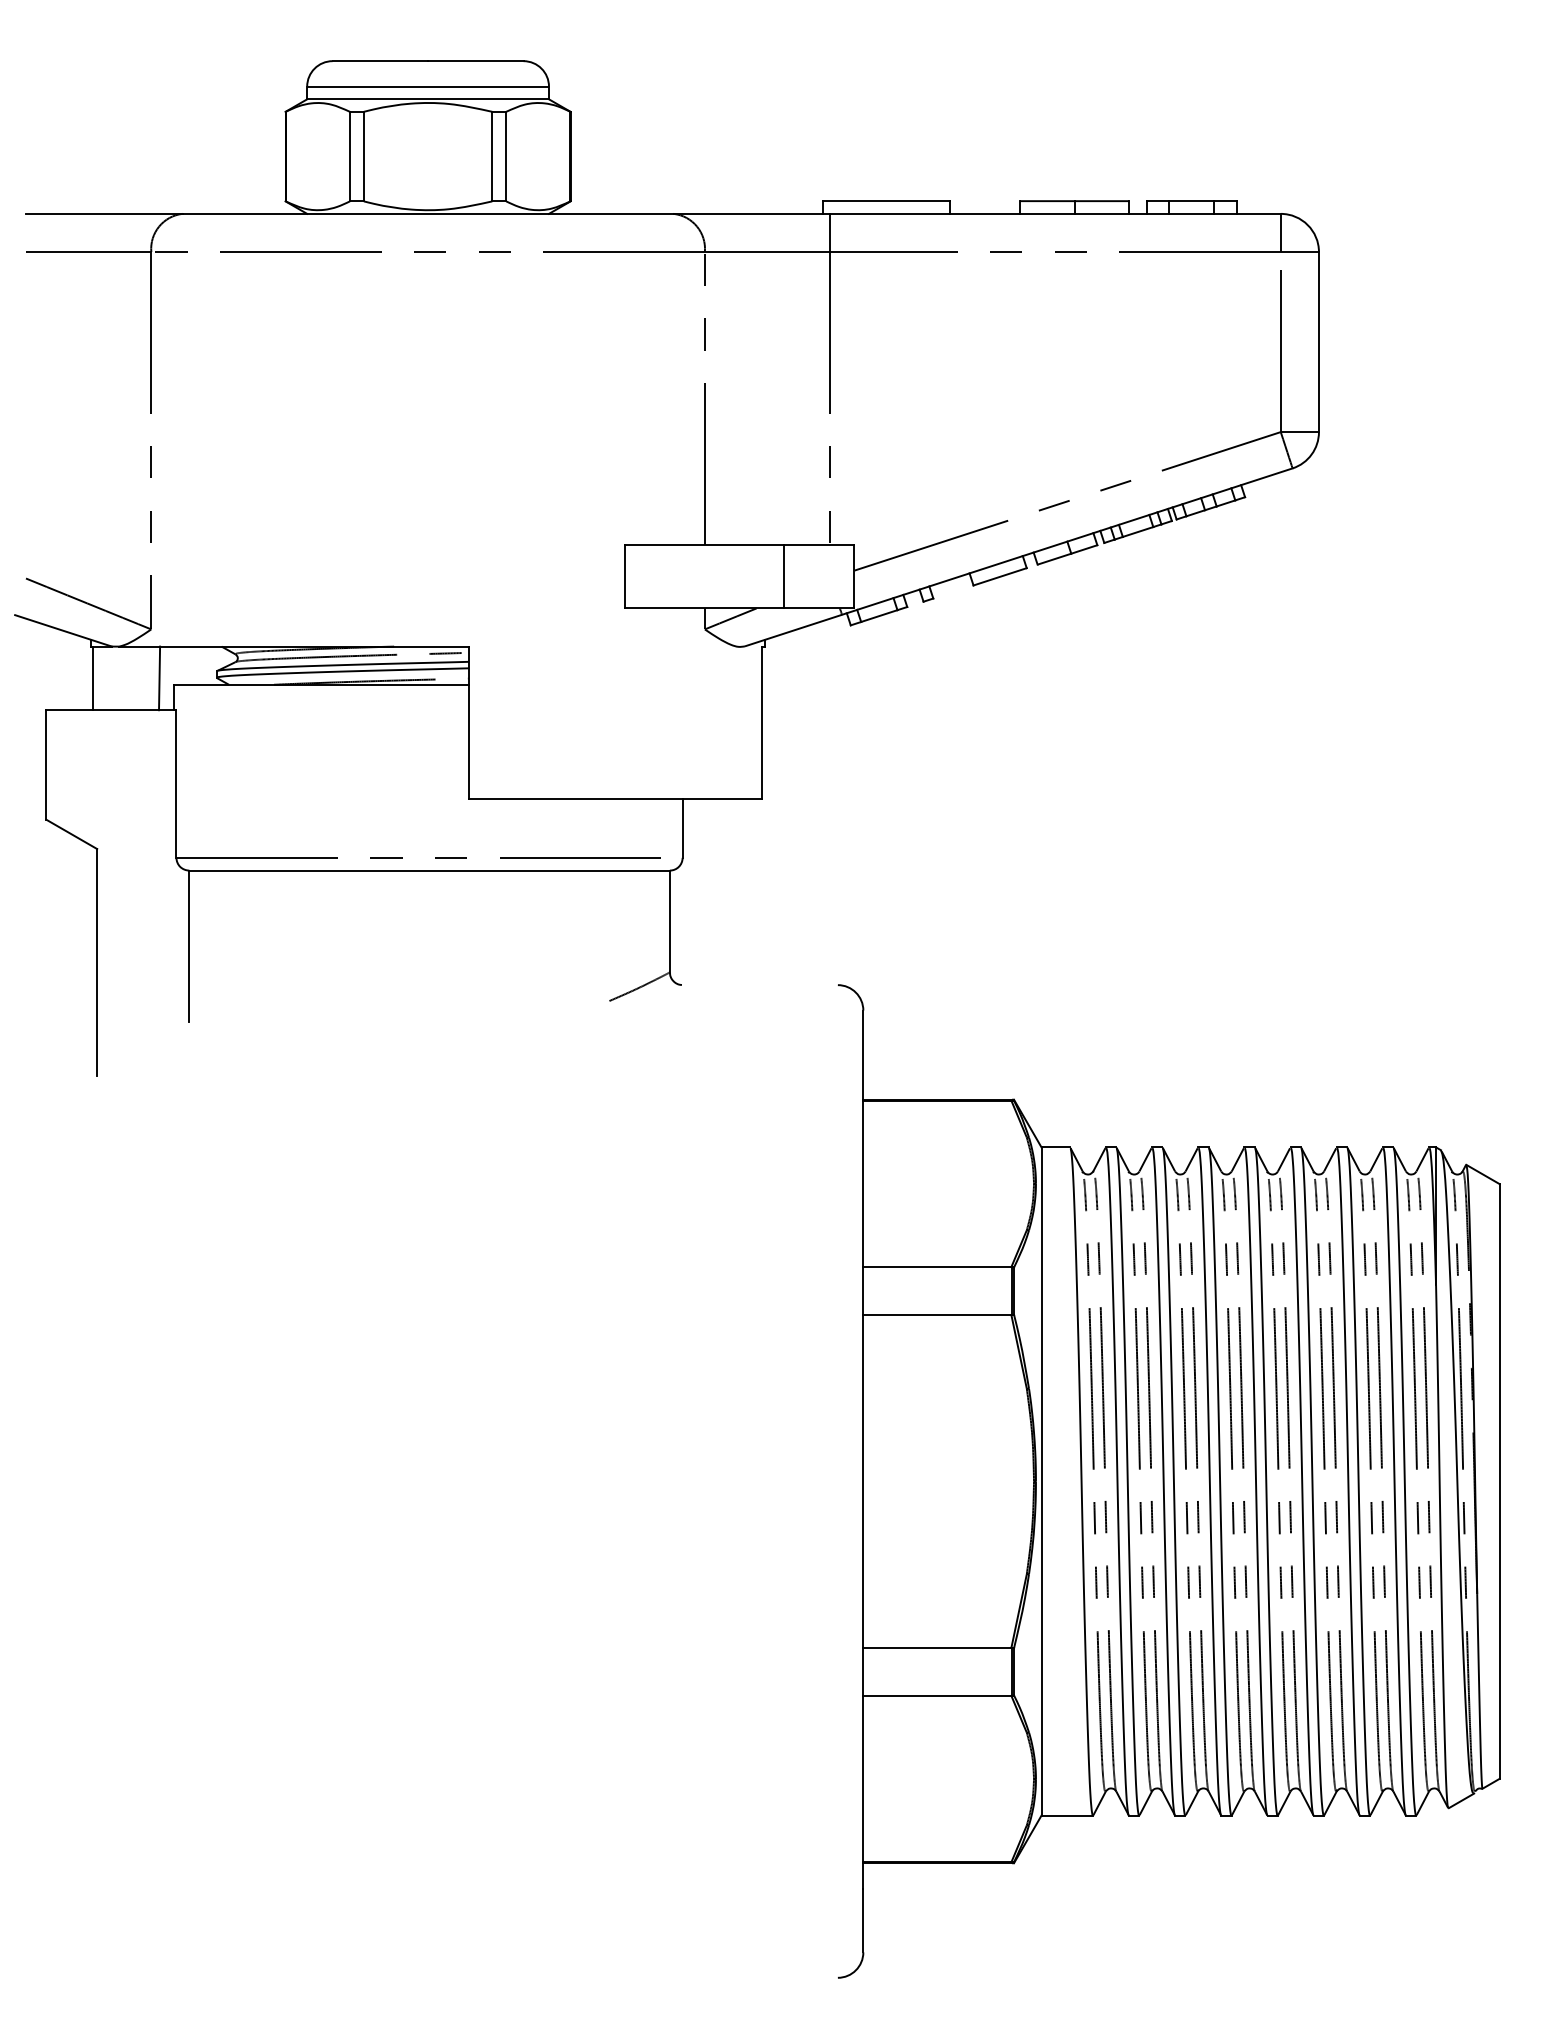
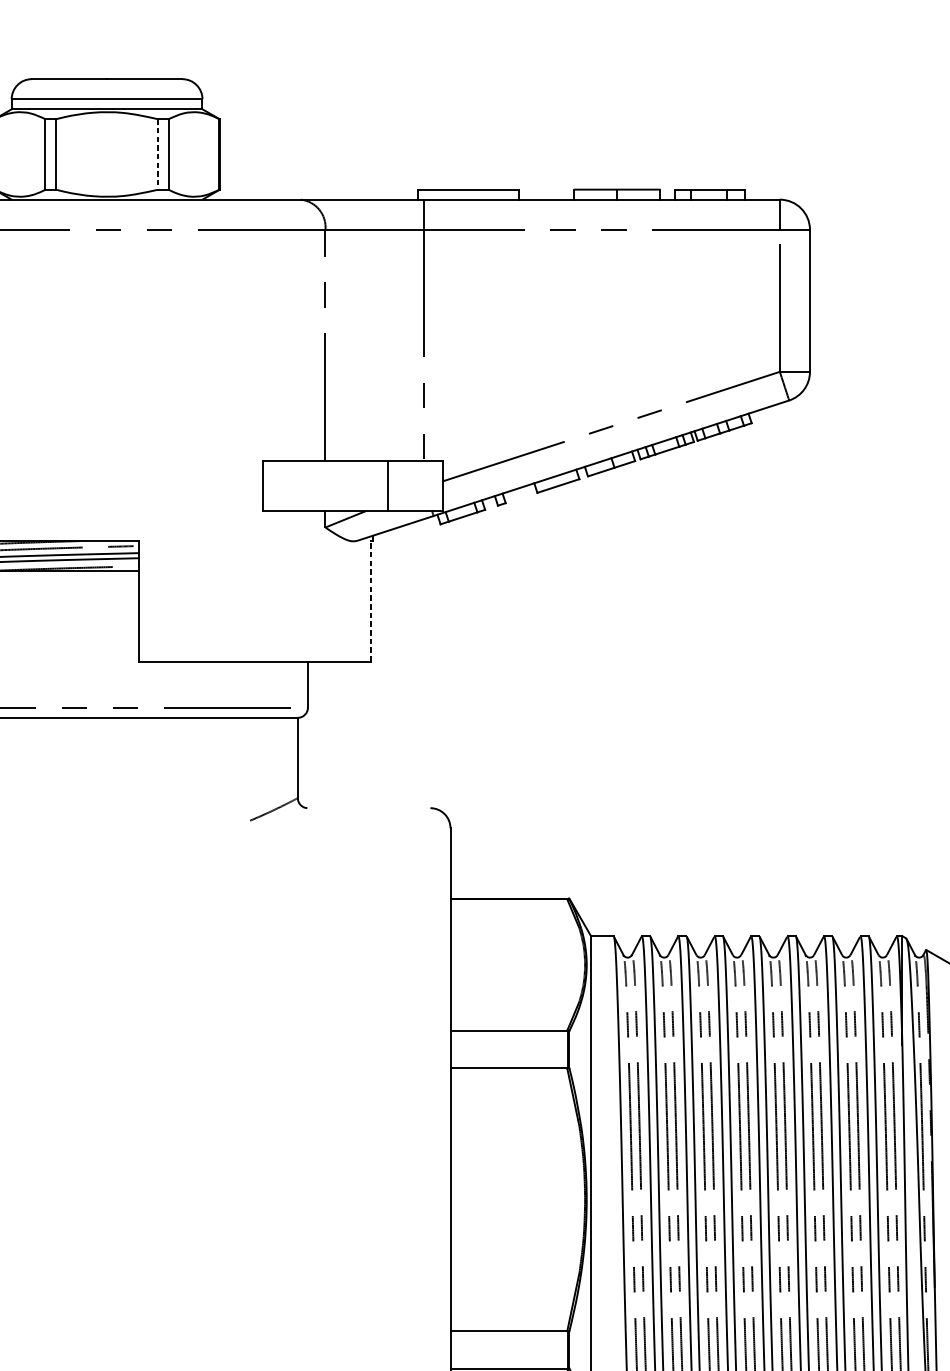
line: (492, 156) -> (157, 154), solid -> dashed
line: (762, 722) -> (370, 600), solid -> dashed

